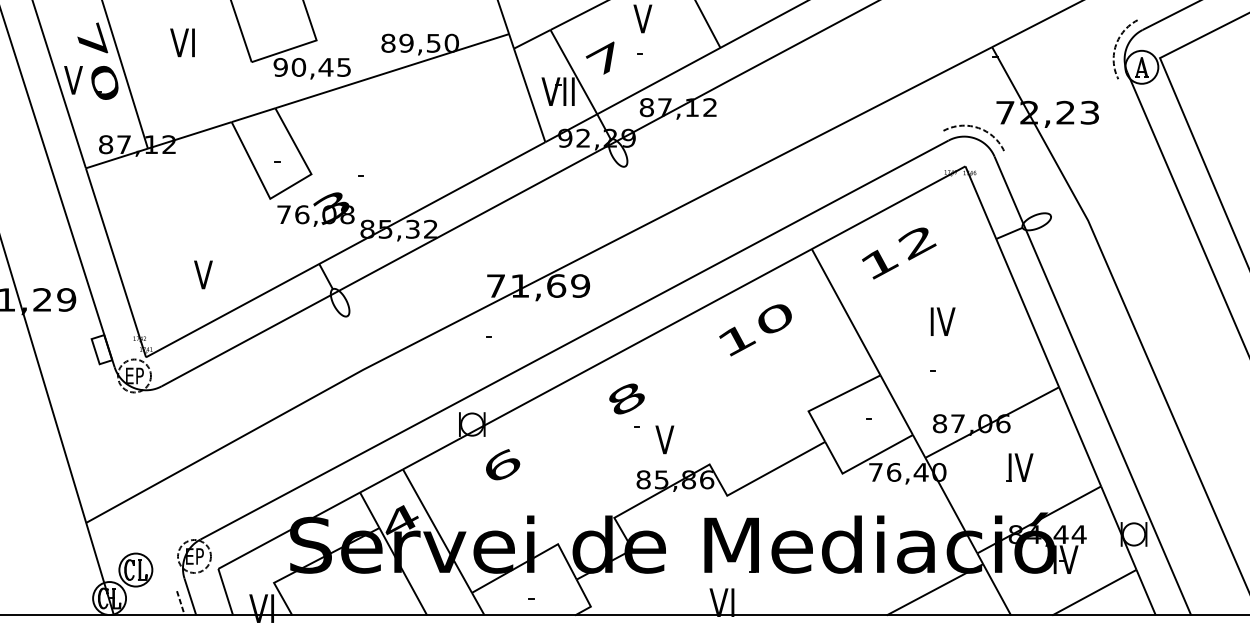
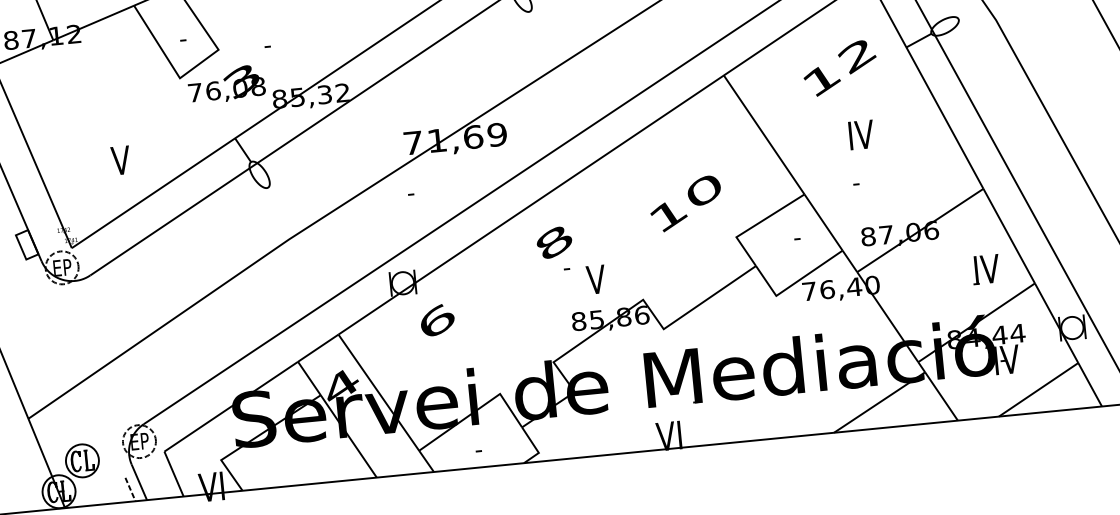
text: (899, 253) -> (840, 68), moved
text: (755, 330) -> (685, 204), moved
part: (1019, 467) -> (985, 269), moved

